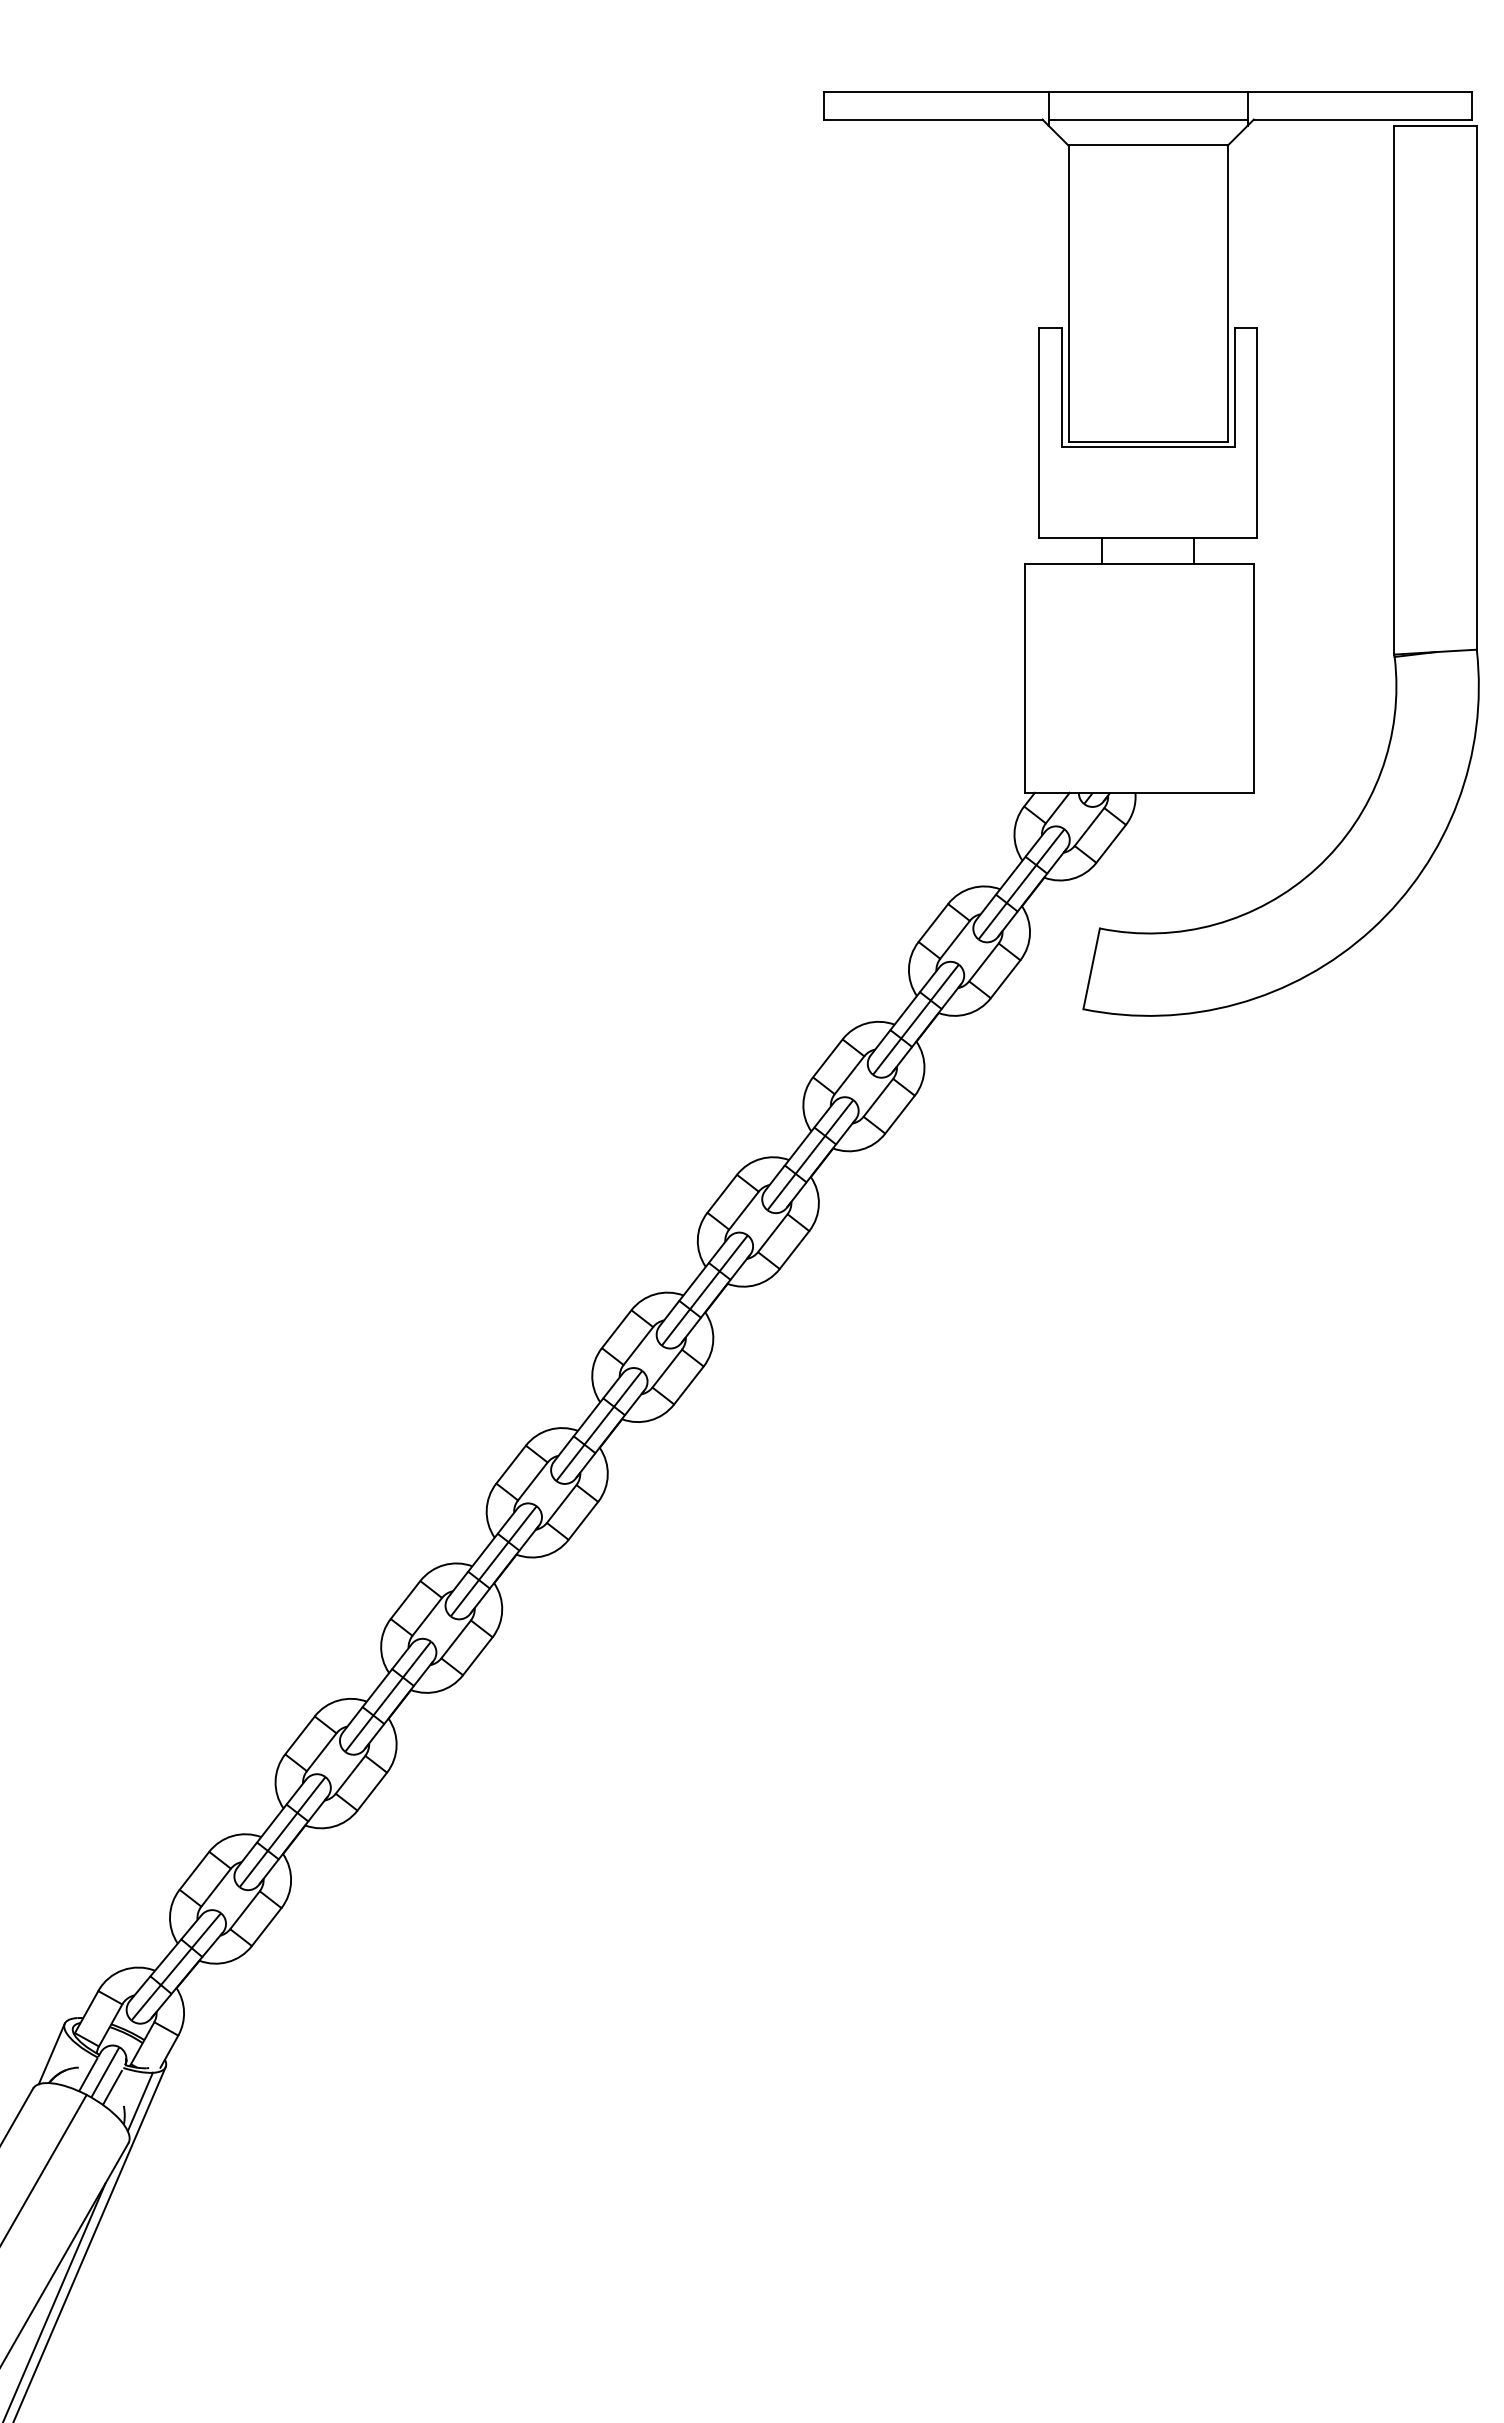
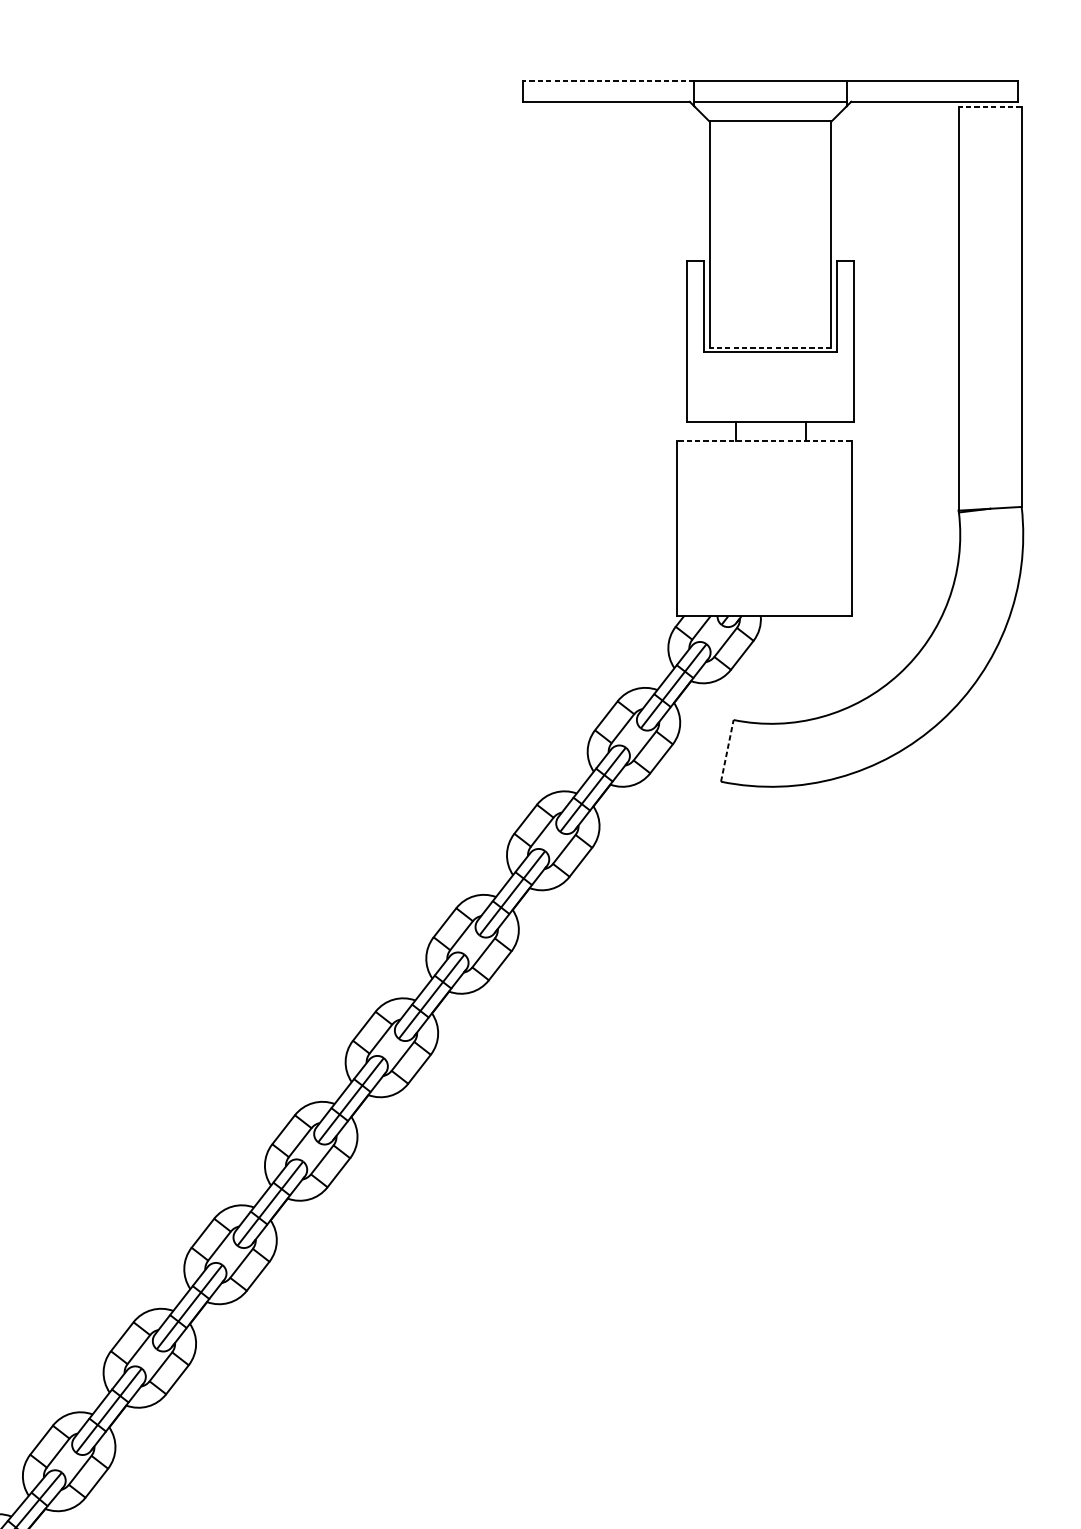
line: (935, 92) -> (607, 81), solid -> dashed
line: (1435, 126) -> (990, 107), solid -> dashed
line: (1148, 442) -> (770, 348), solid -> dashed
line: (1139, 563) -> (763, 441), solid -> dashed
line: (1091, 968) -> (727, 750), solid -> dashed

